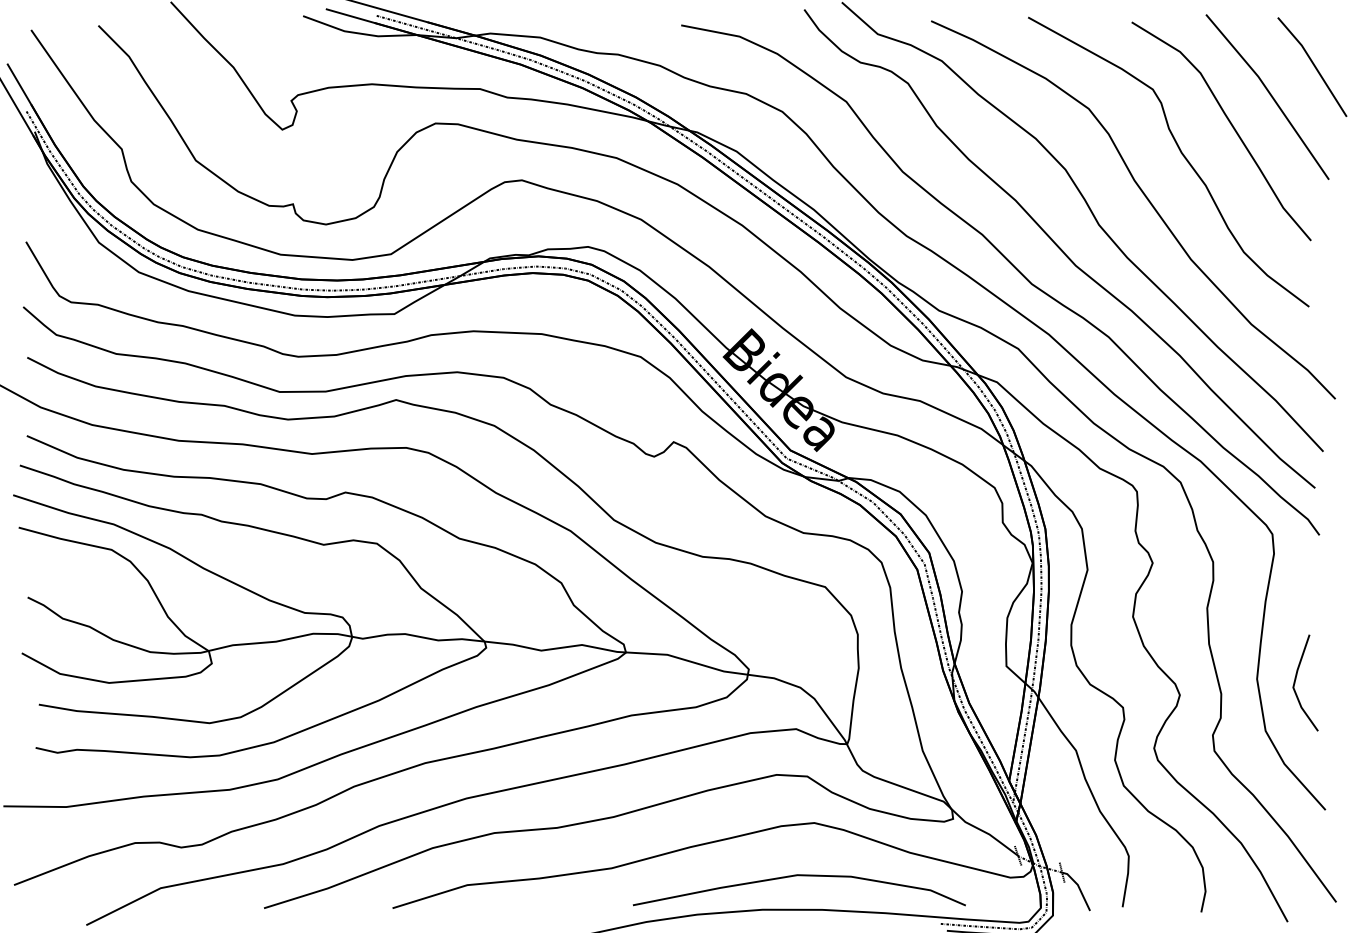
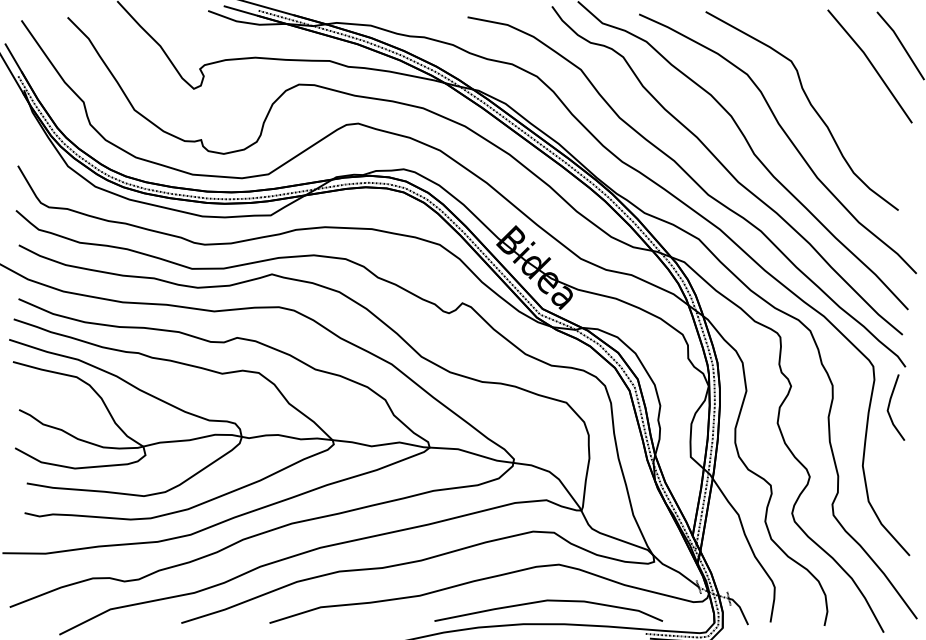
part: (1228, 123) -> (843, 84), removed
line: (1297, 678) -> (890, 404), moved

